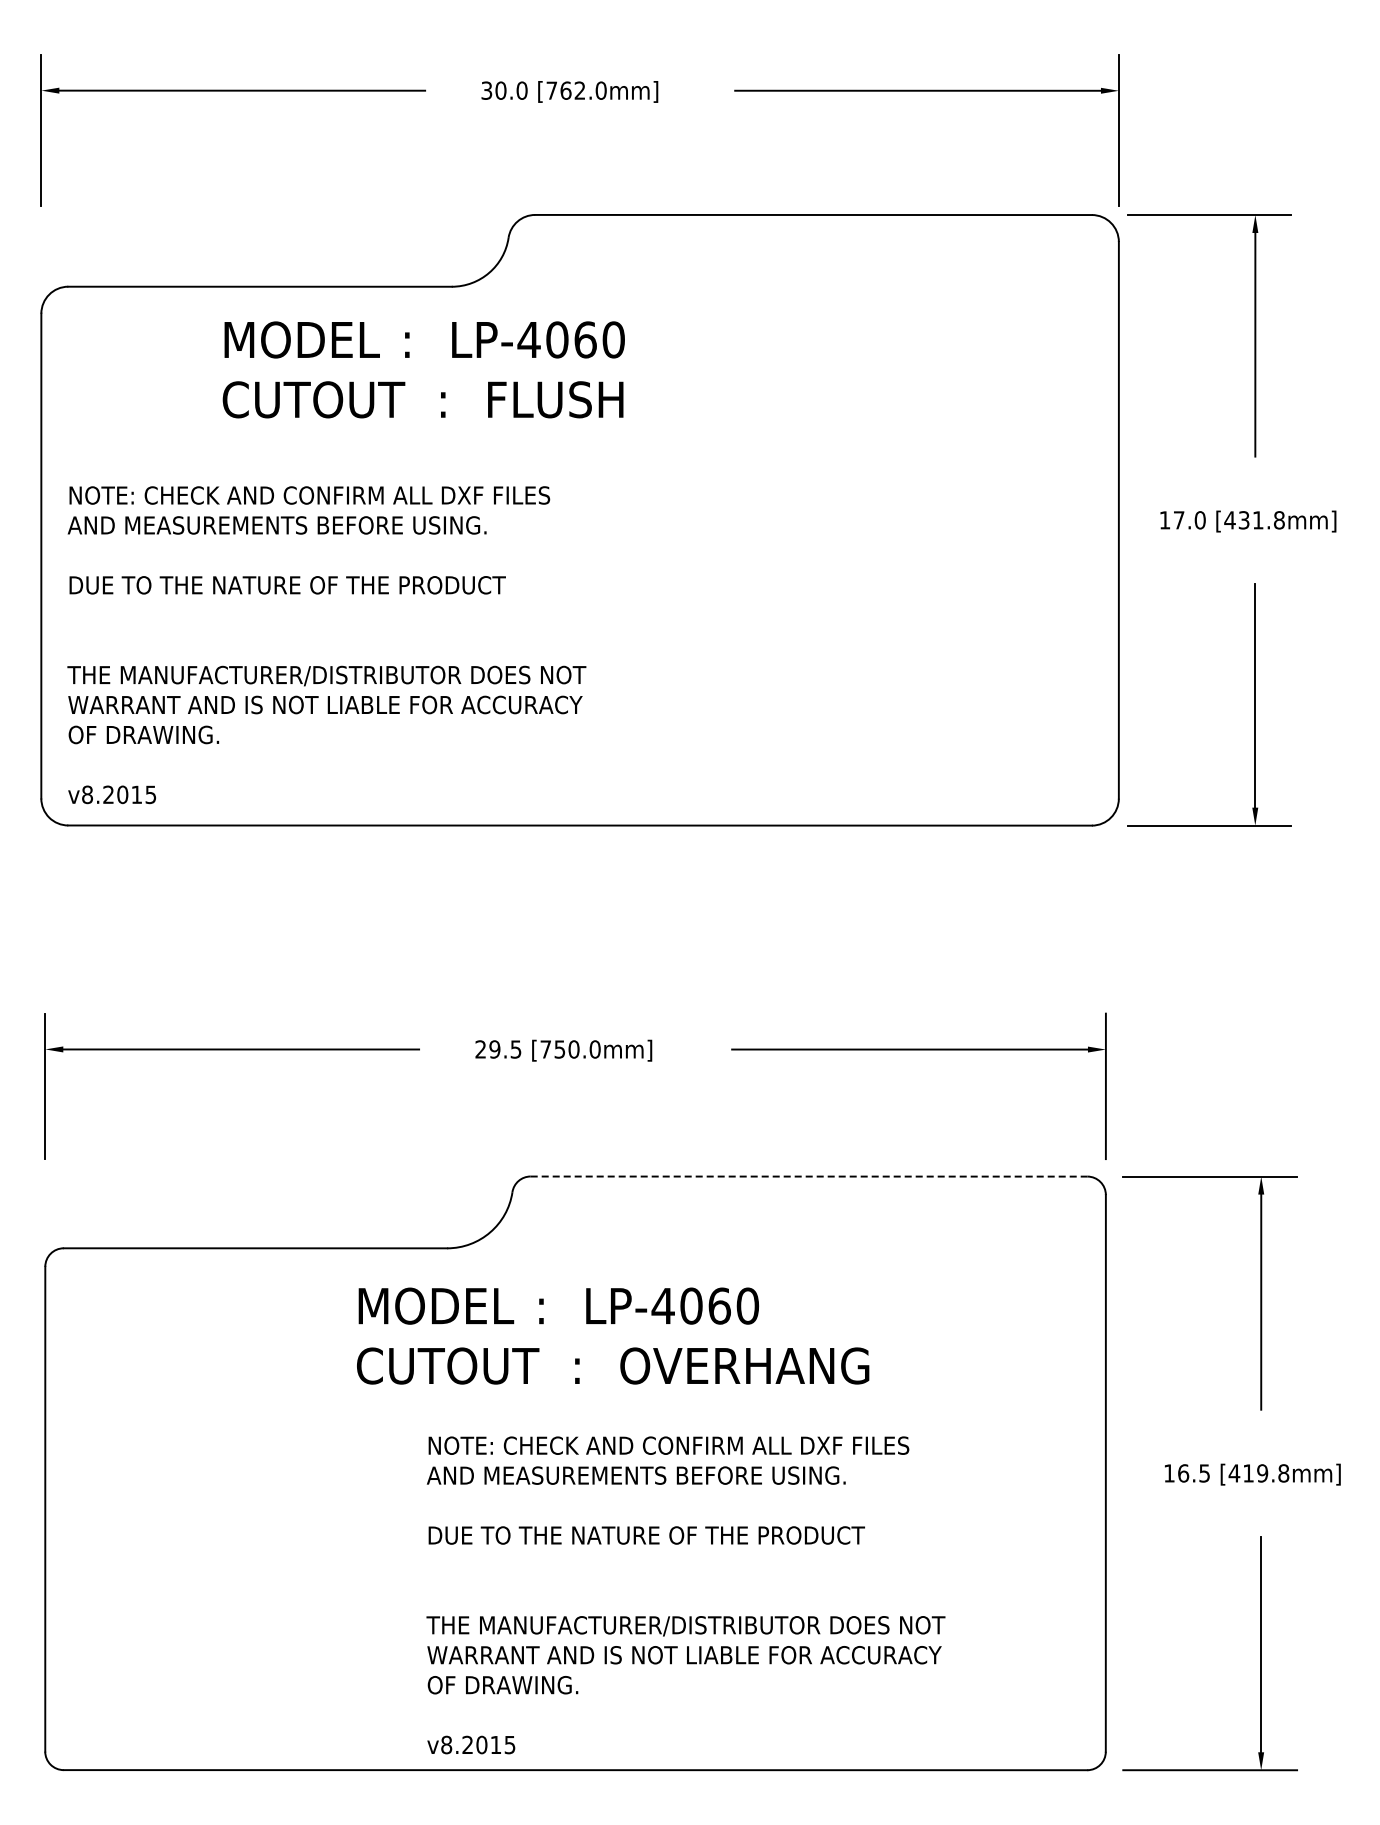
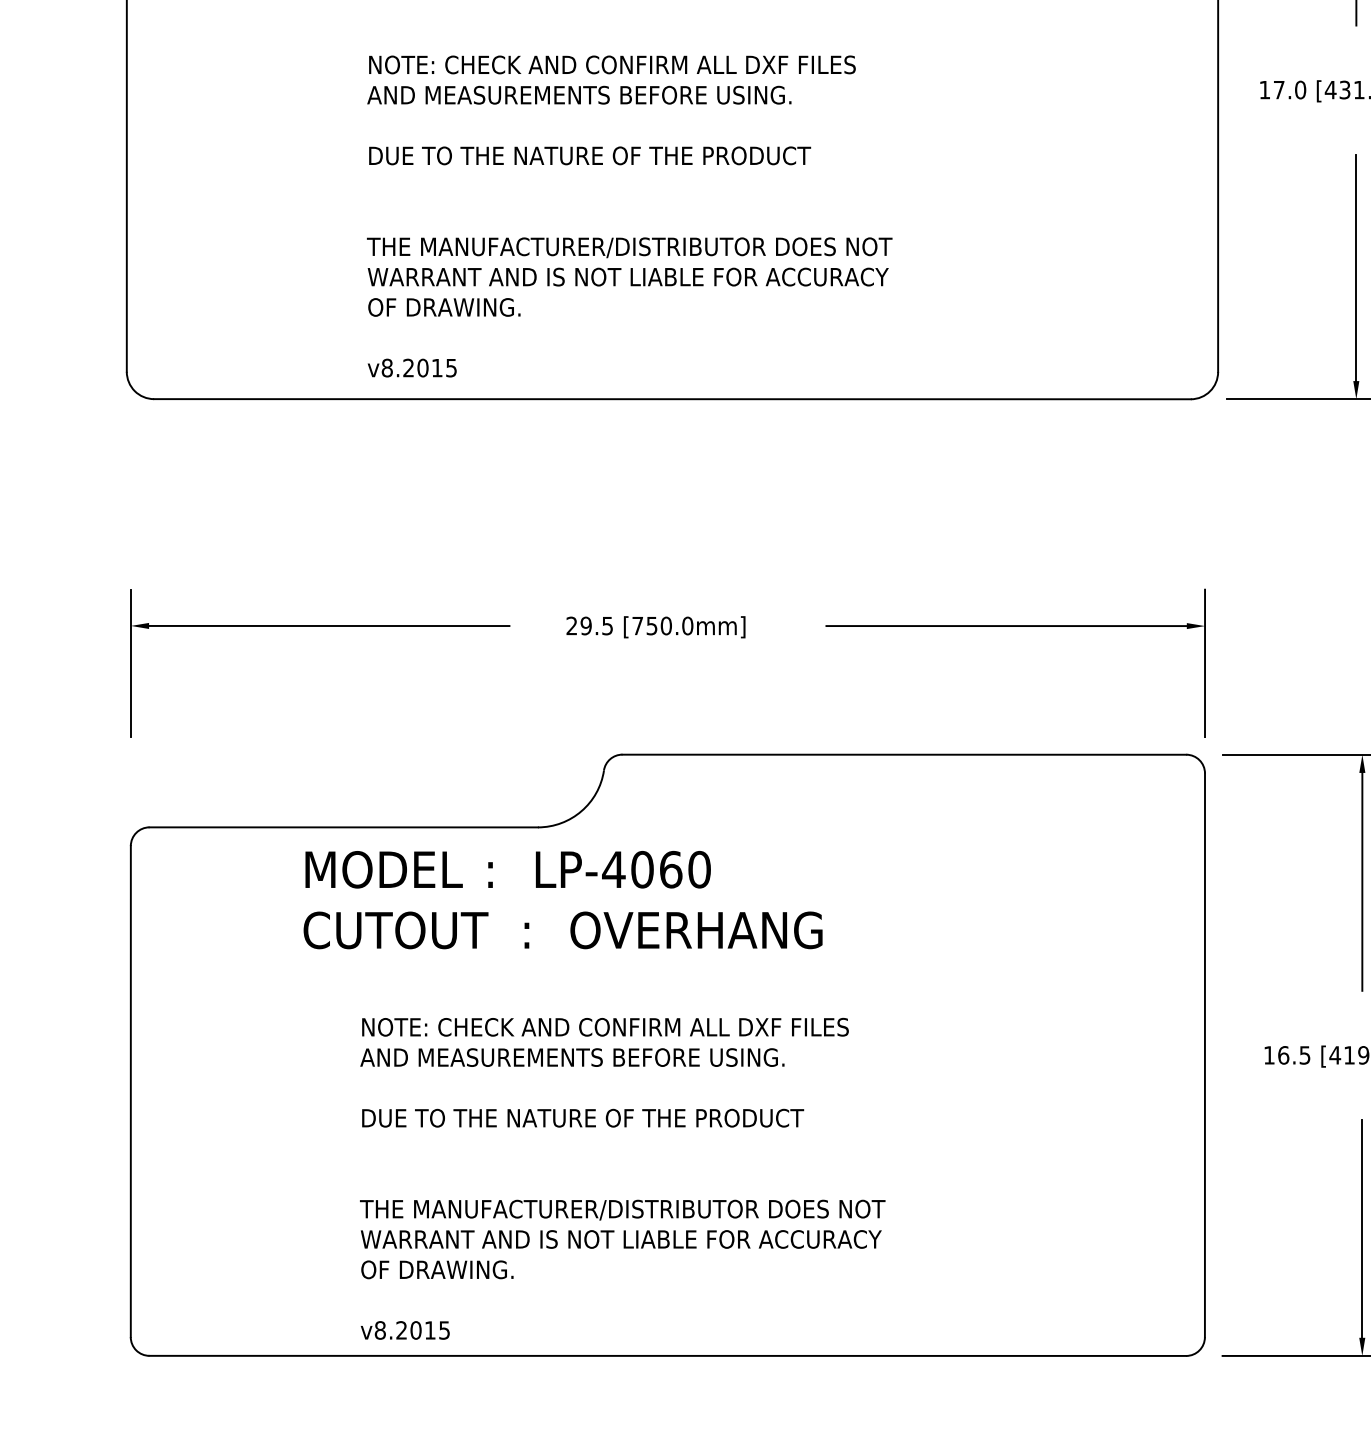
text: (326, 645) -> (629, 216), moved
line: (809, 1176) -> (904, 754), dashed -> solid
text: (613, 1335) -> (563, 899), moved
text: (685, 1595) -> (622, 1179), moved

